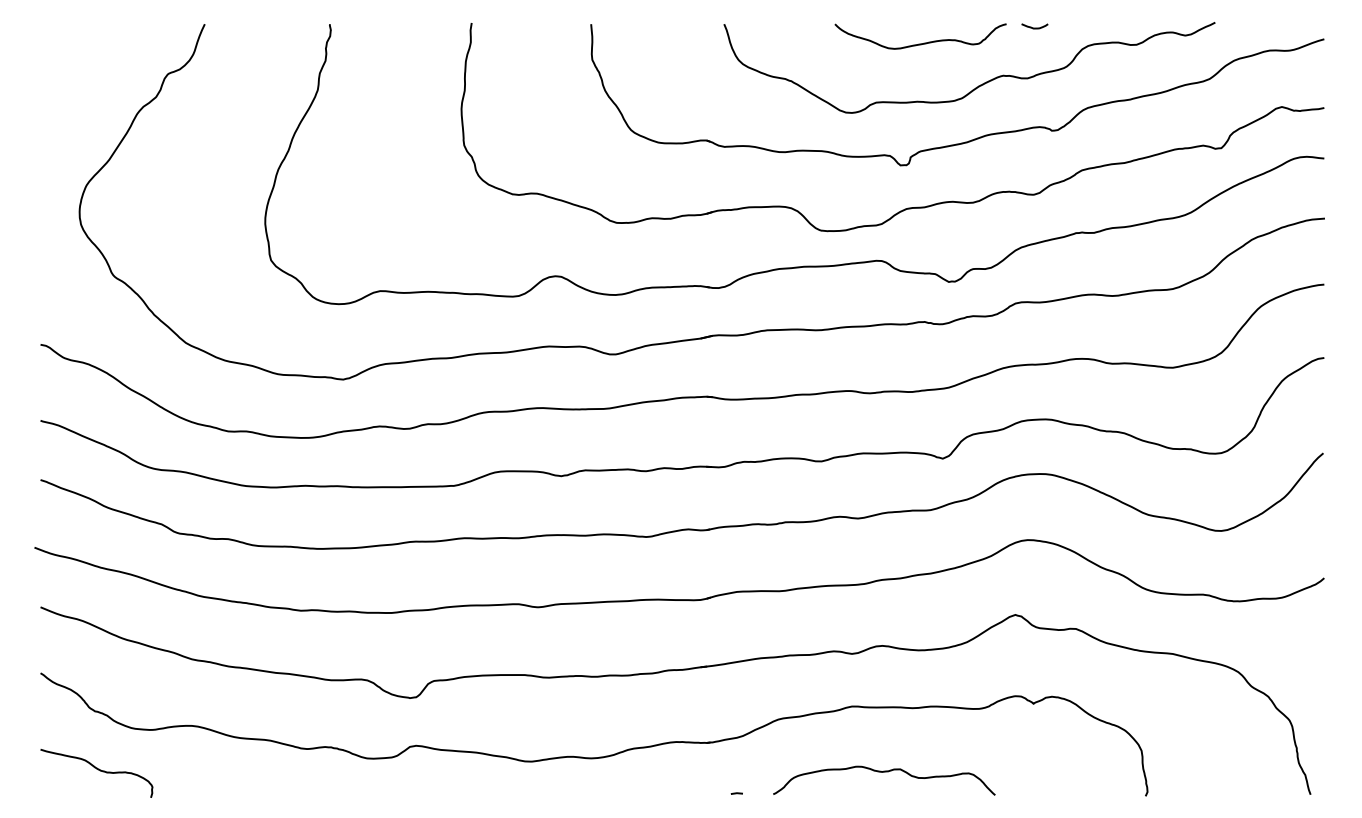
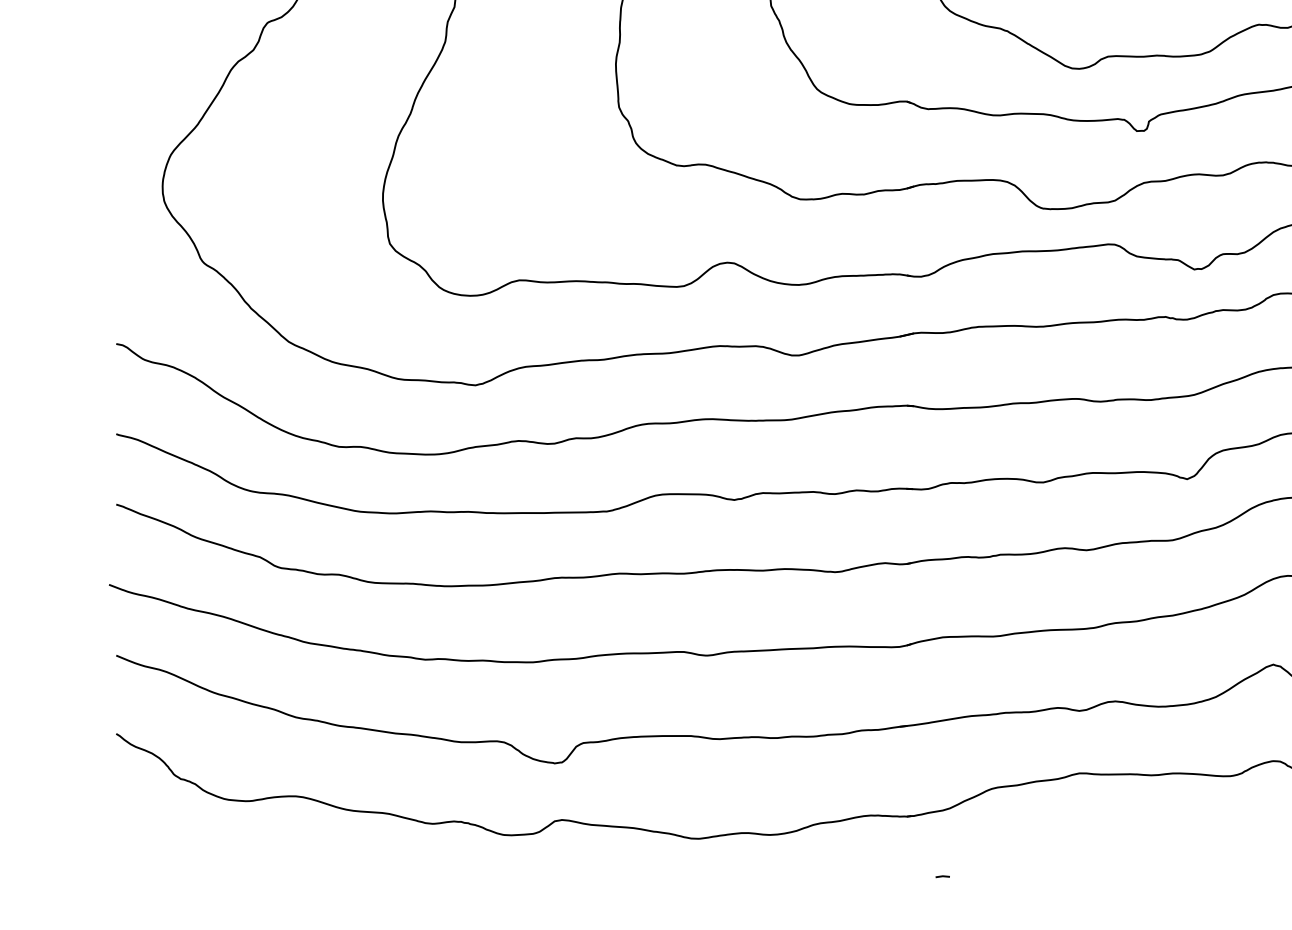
curve: (98, 770) -> (185, 849), removed
curve: (884, 772) -> (1117, 851), removed

